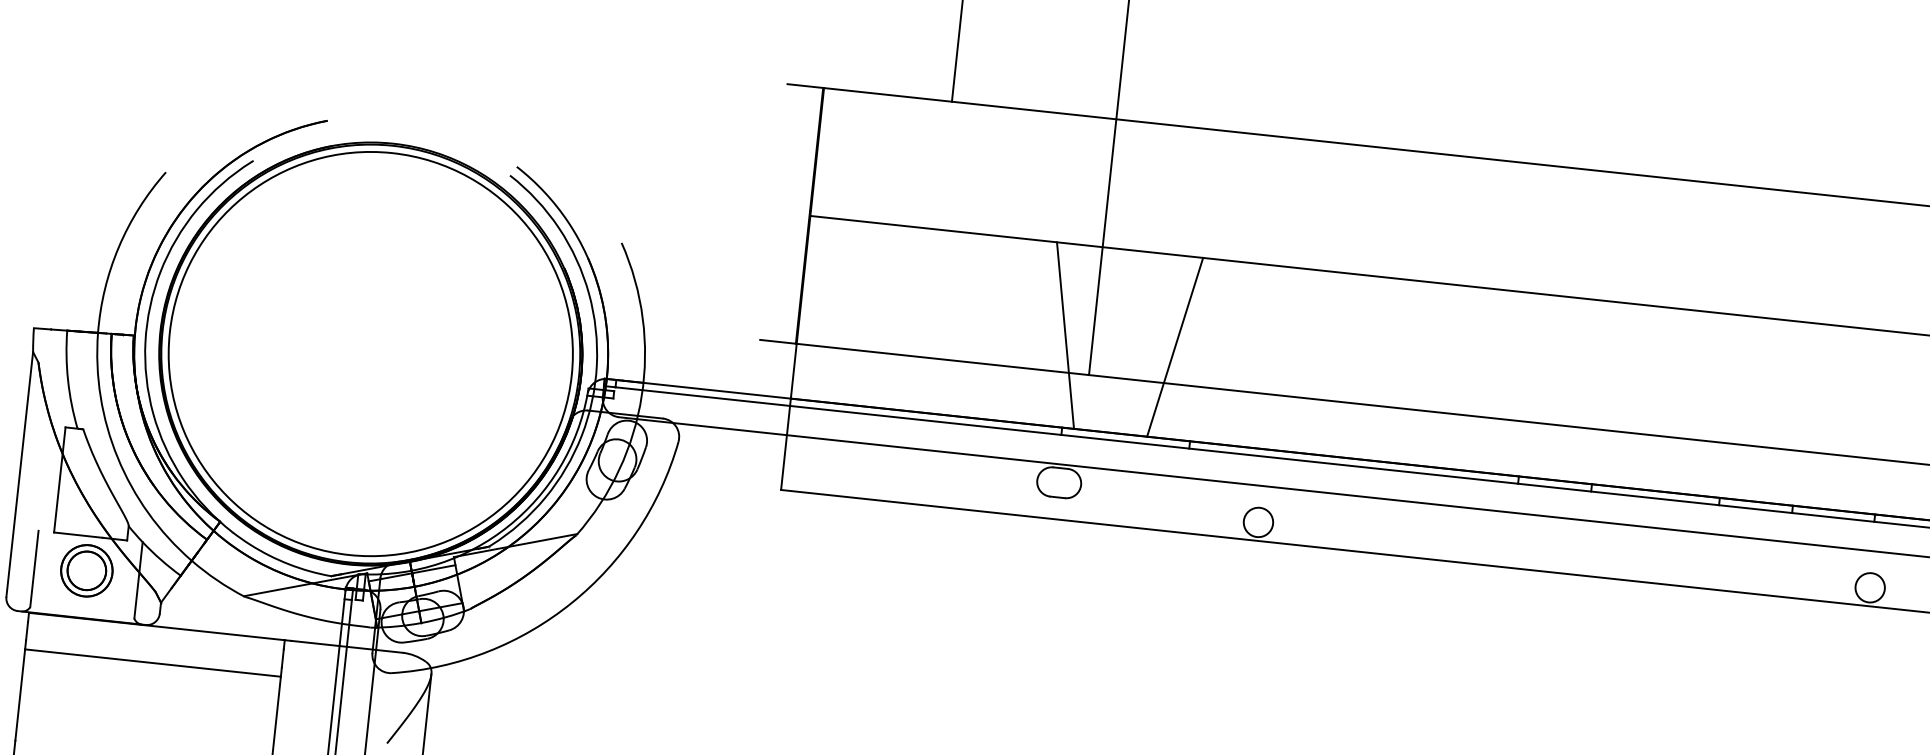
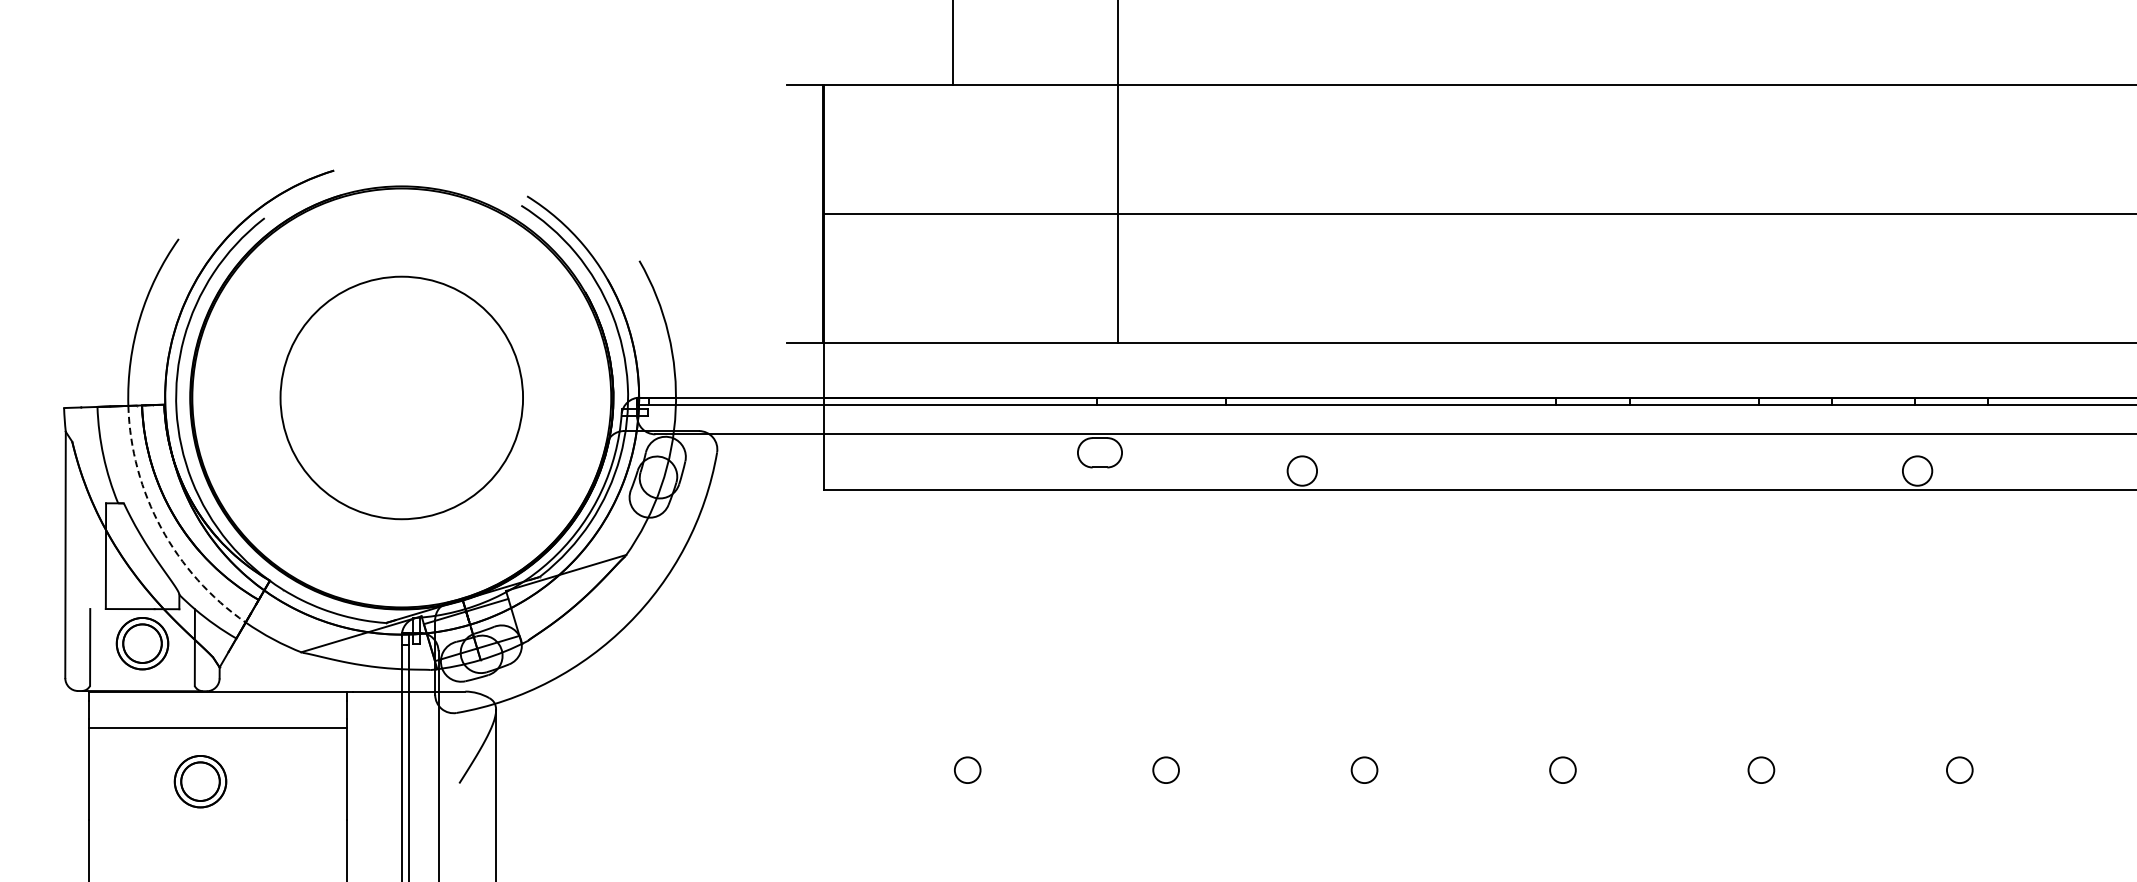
line: (1065, 335) -> (1090, 305), removed
line: (1174, 347) -> (1200, 305), removed
circle: (370, 353) -> (401, 397), size x0.6
arc: (117, 458) -> (161, 528), solid -> dashed
part: (129, 714) -> (200, 781), added

